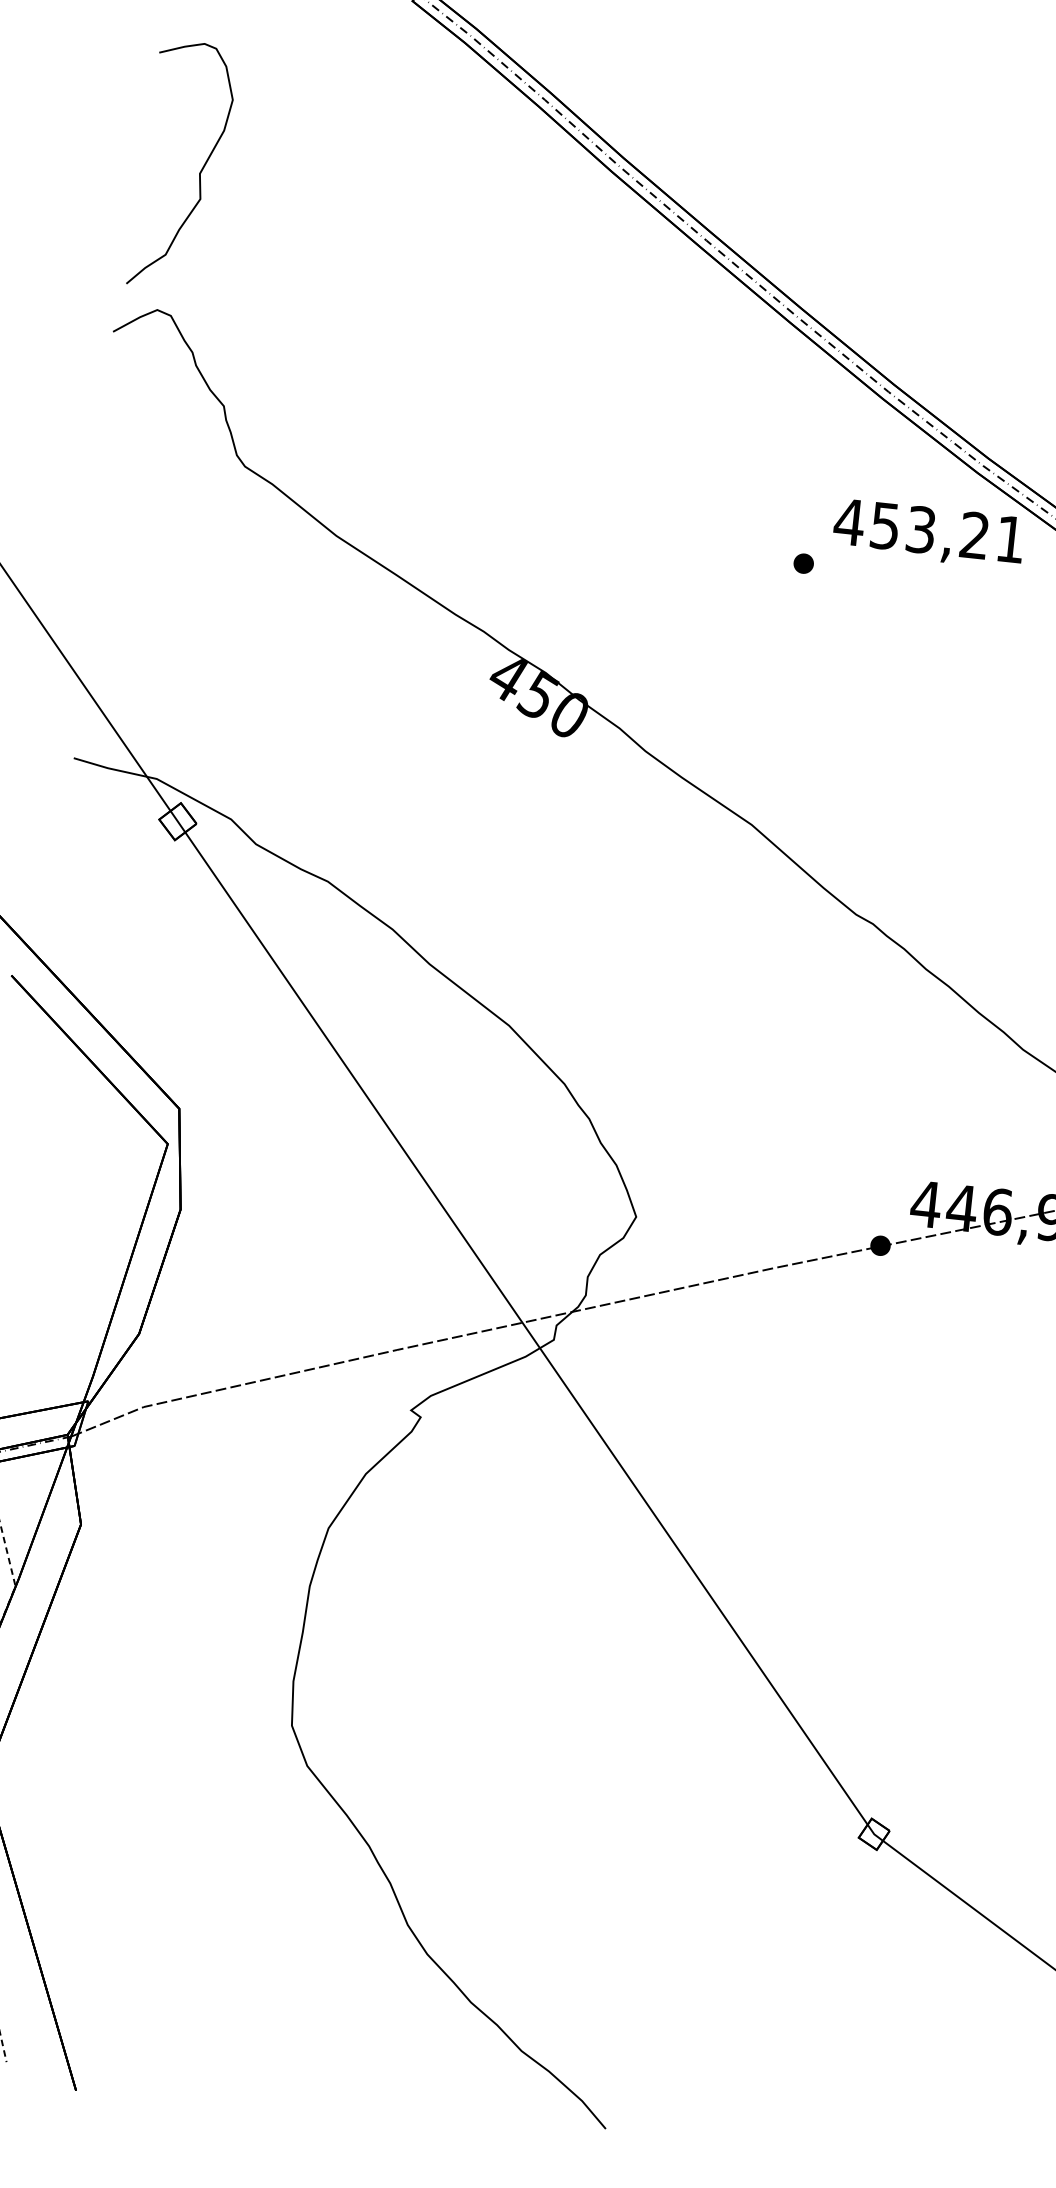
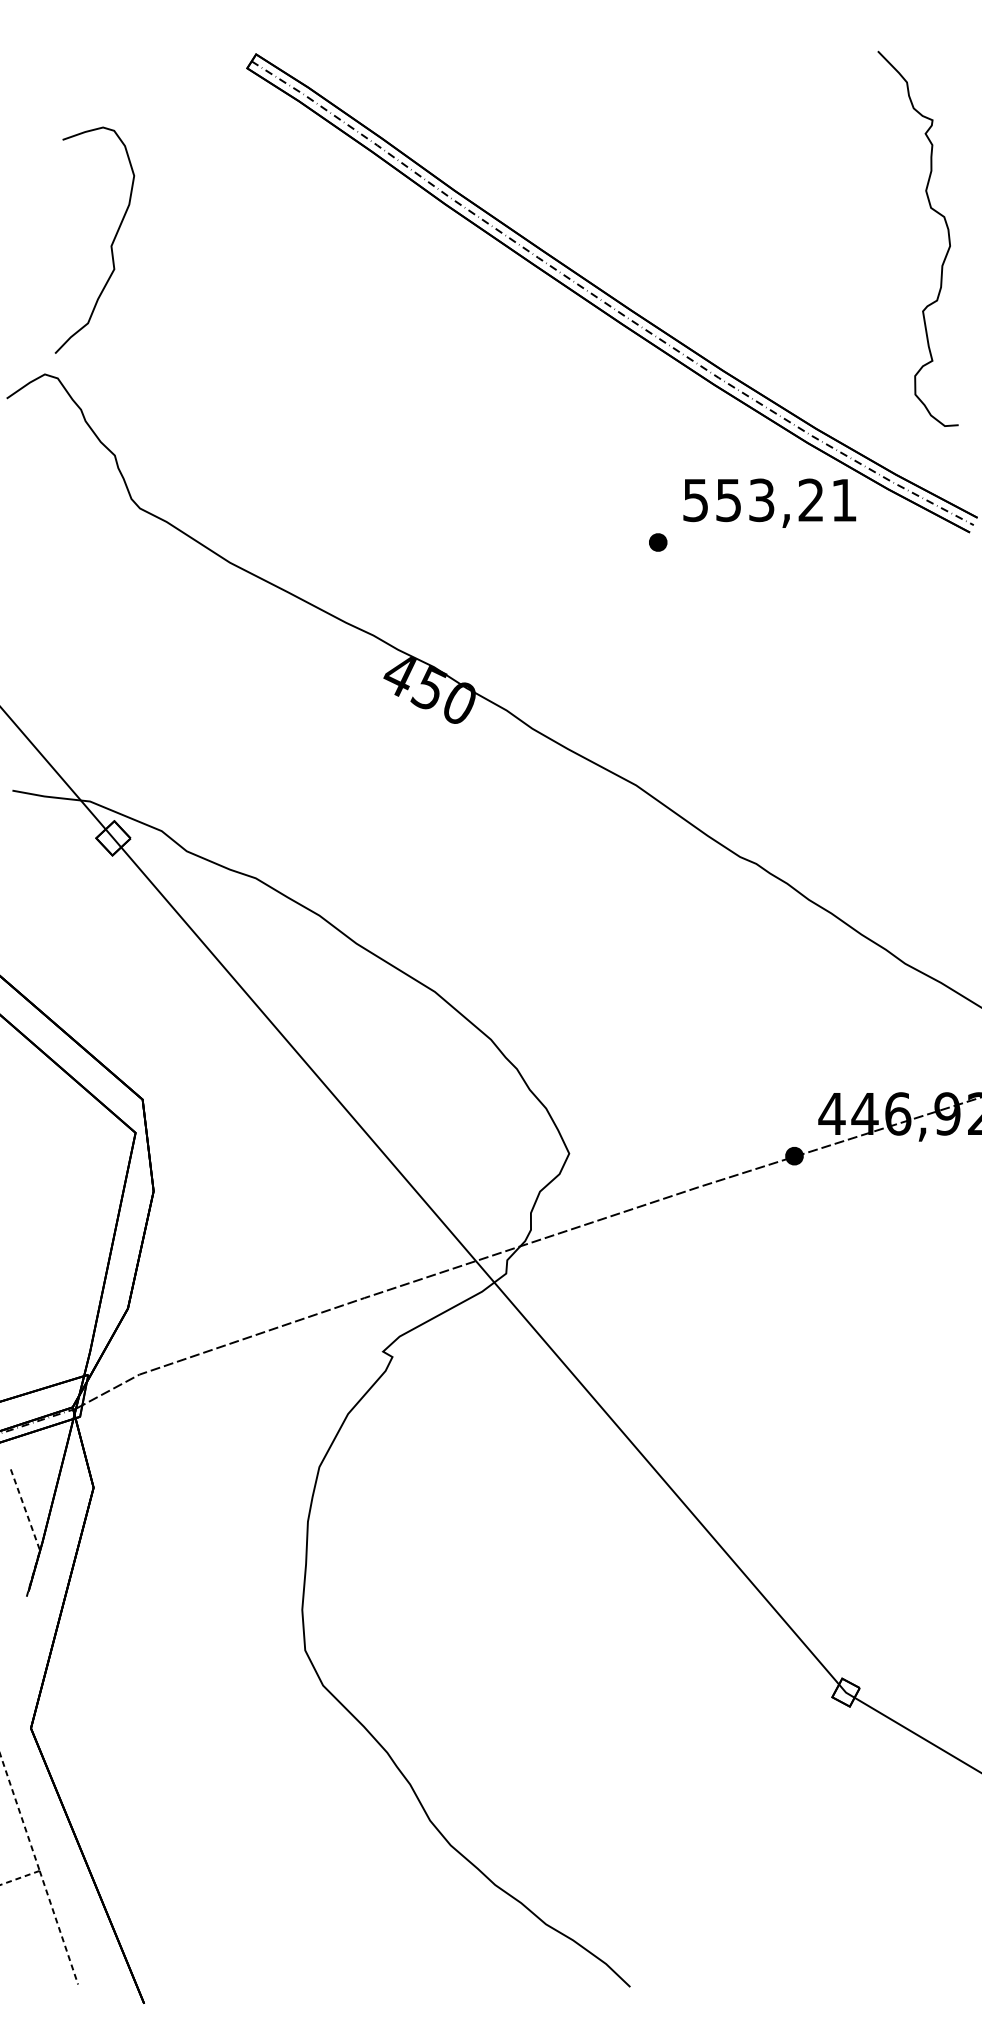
curve: (198, 172) -> (110, 245), moved
text: (849, 522) -> (695, 500), 453,21 -> 553,21

